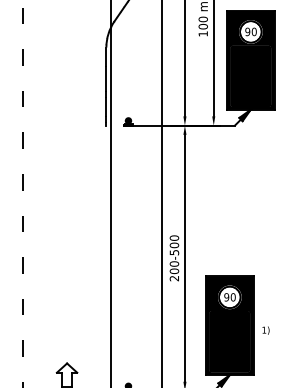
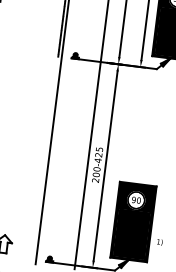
text: (174, 245) -> (98, 155), 200-500 -> 200-425
text: (265, 330) -> (159, 242), moved

